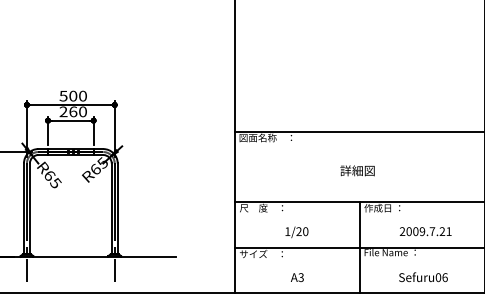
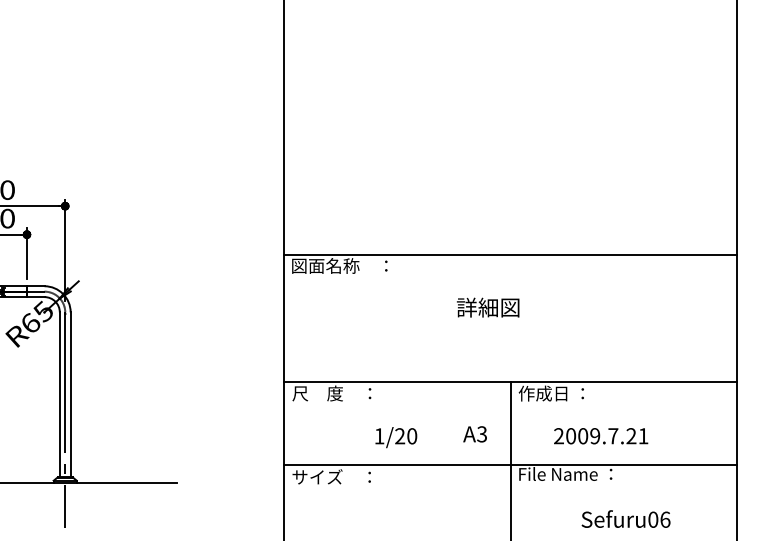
text: (357, 170) -> (488, 307), moved
text: (425, 231) -> (600, 435), moved
text: (297, 277) -> (475, 434), moved

